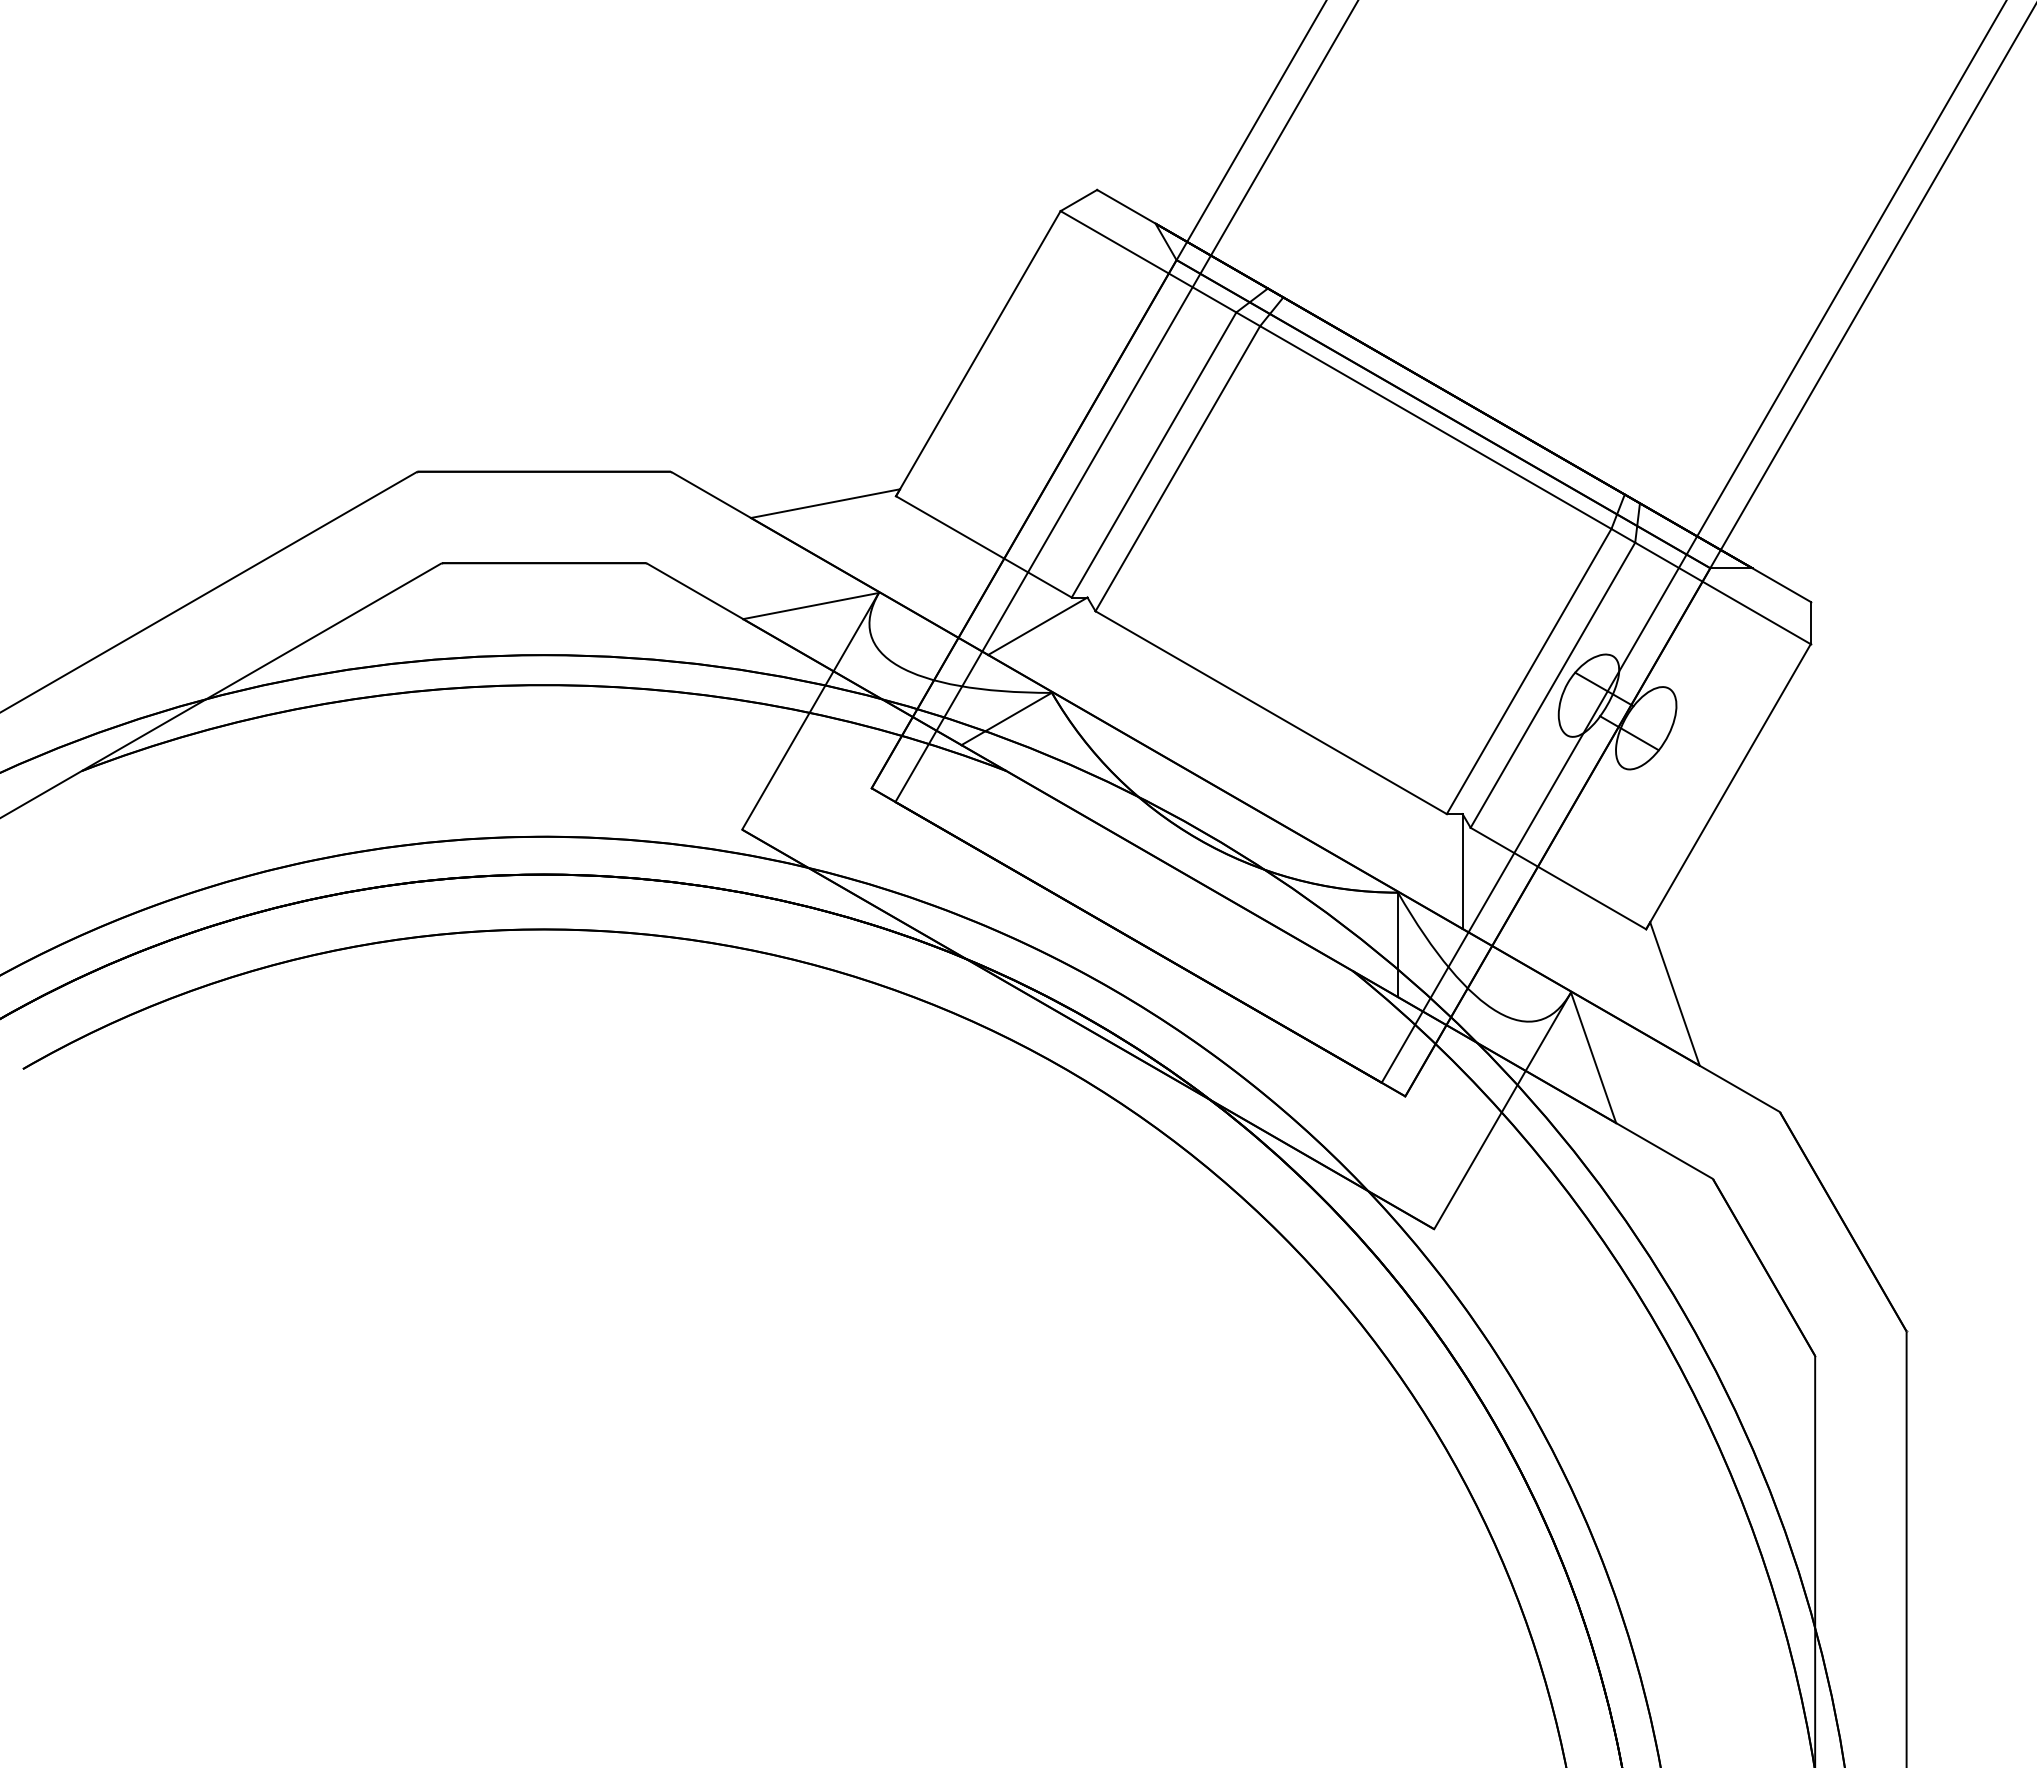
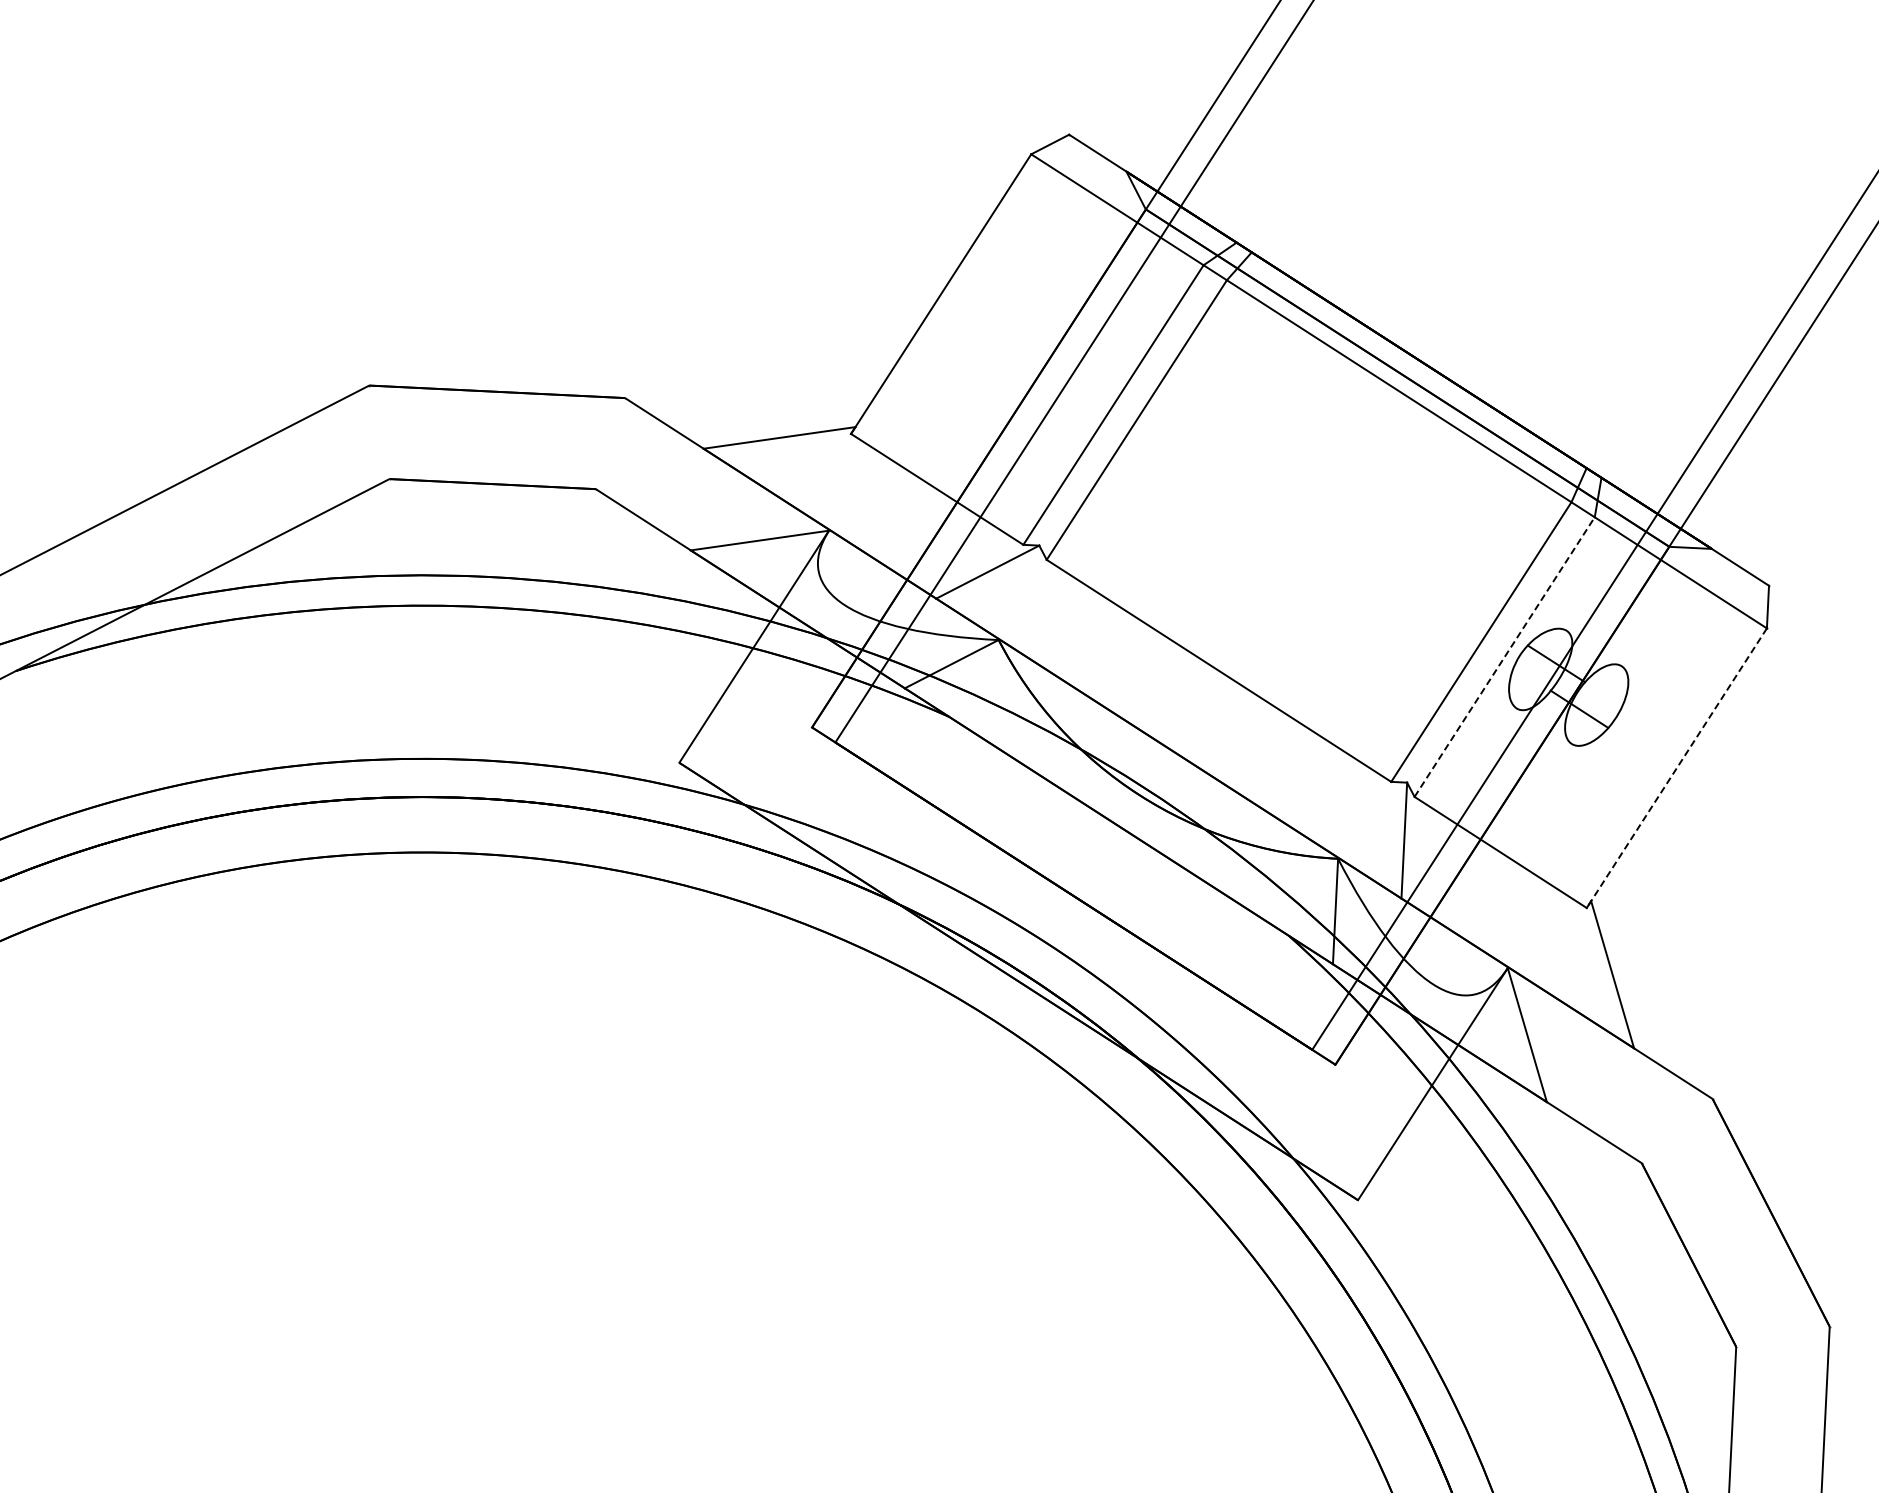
line: (1552, 685) -> (1504, 657), solid -> dashed
line: (1728, 786) -> (1676, 767), solid -> dashed

